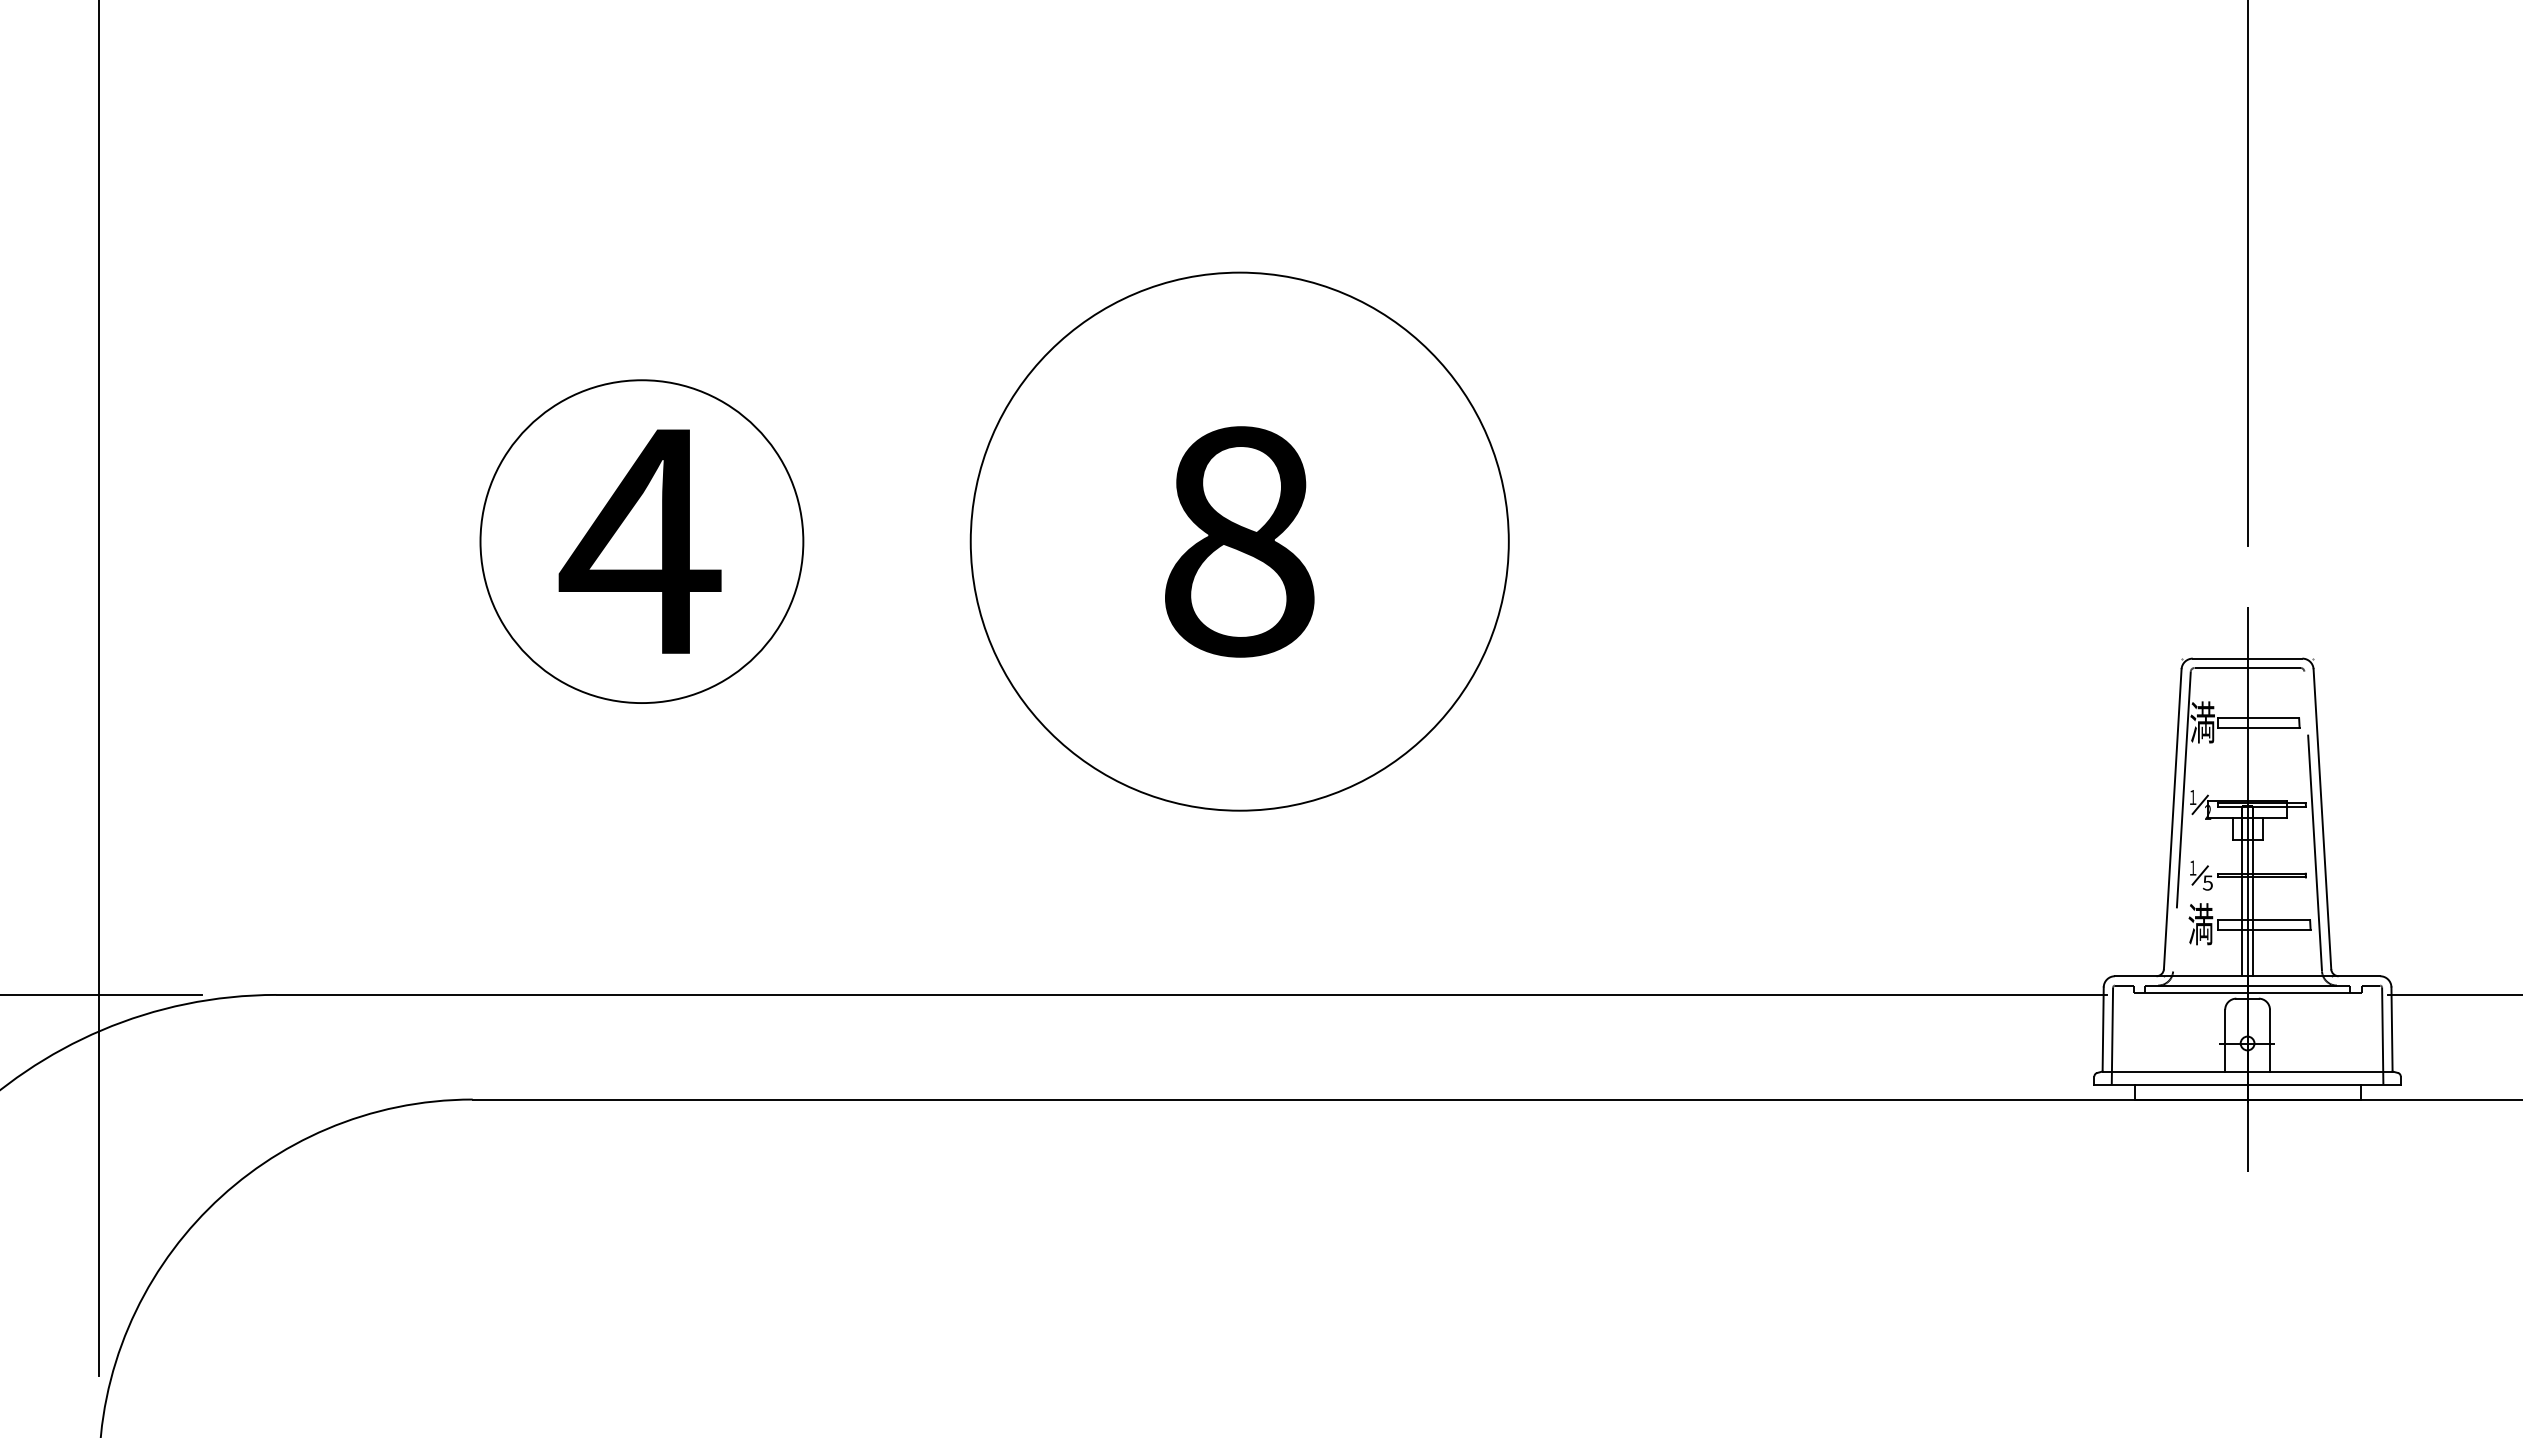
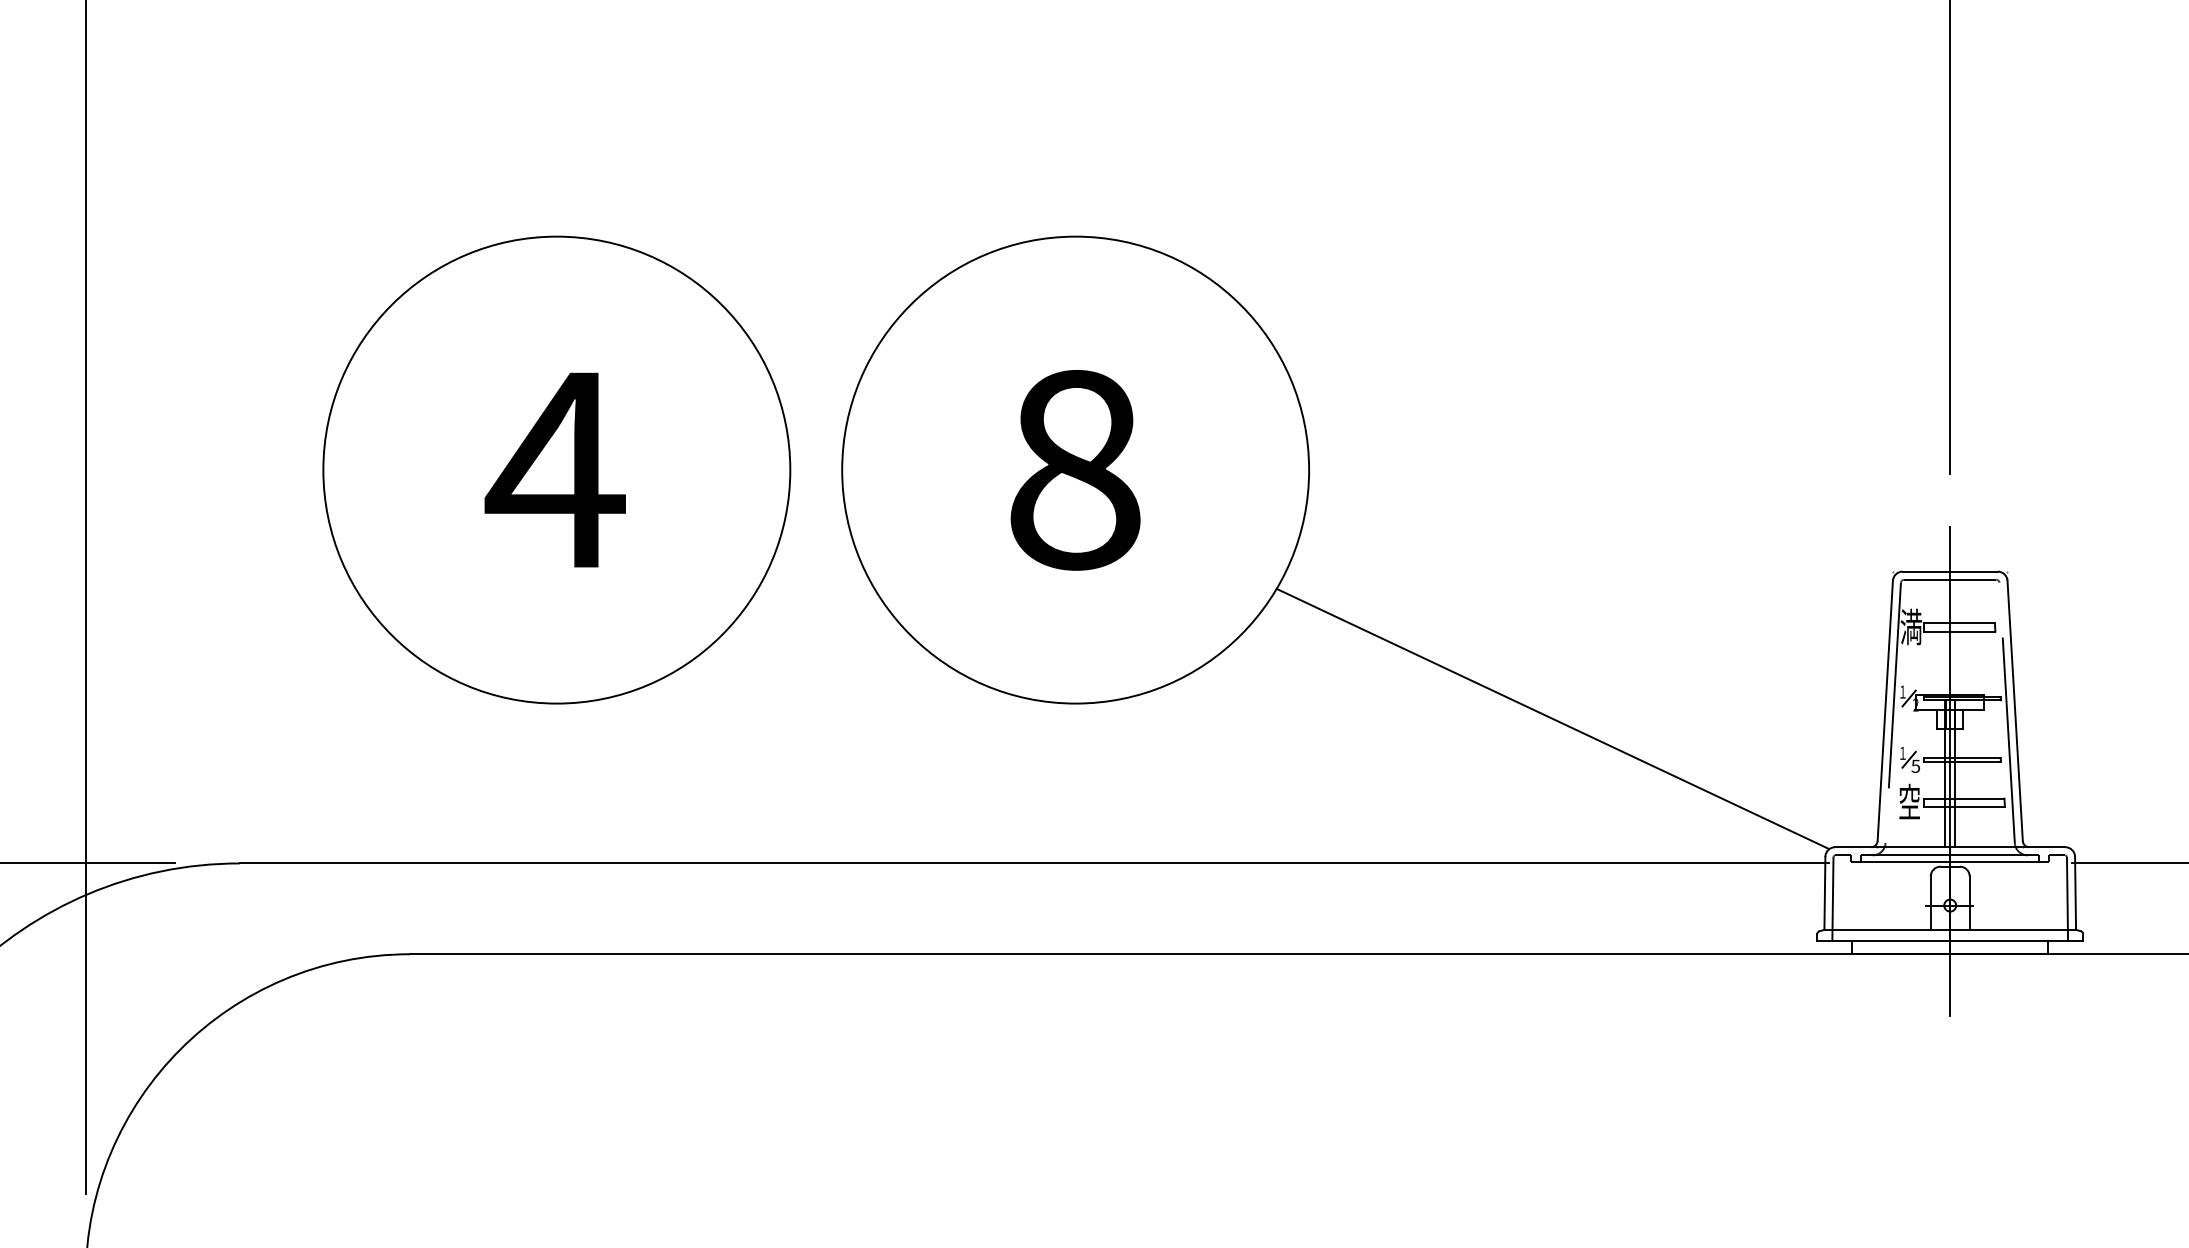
circle: (641, 541) -> (556, 469), size x1.67
line: (1789, 828) -> (1552, 719), added
text: (2200, 924) -> (1909, 802), 満 -> 空

